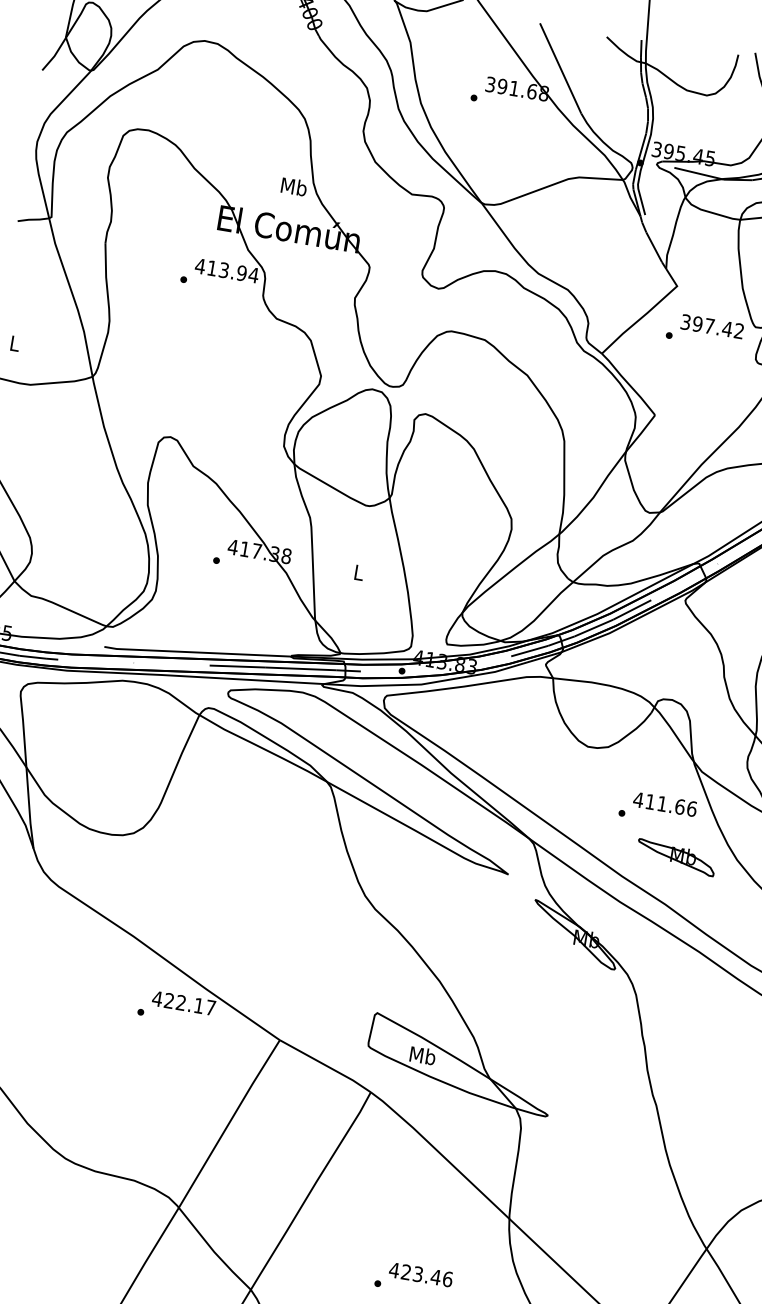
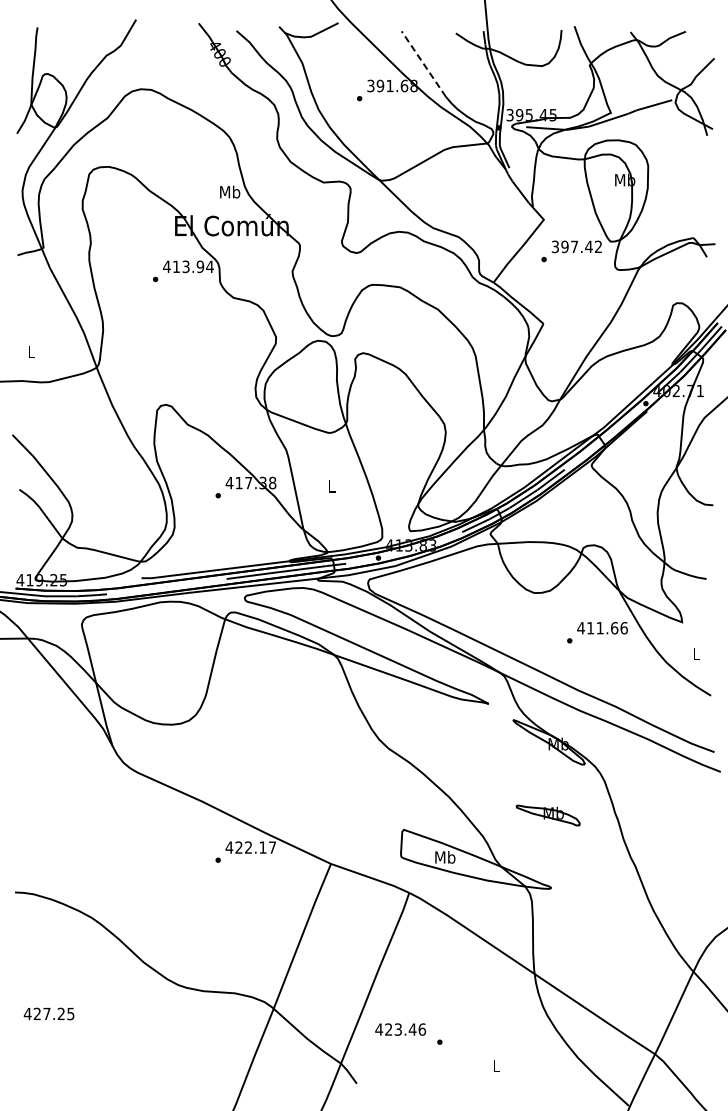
line: (560, 68) -> (423, 64), solid -> dashed
part: (675, 857) -> (547, 815), moved
text: (420, 1274) -> (400, 1029), moved

